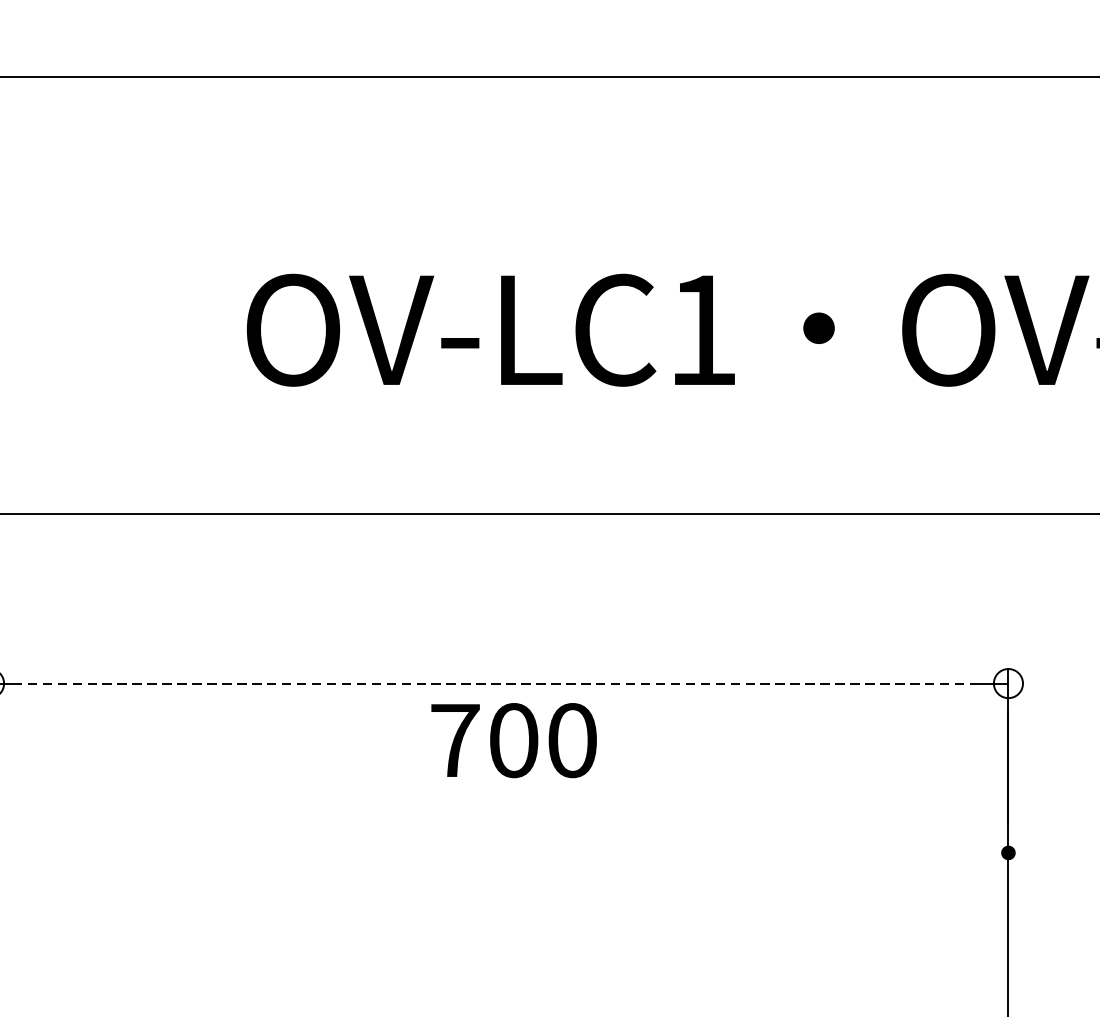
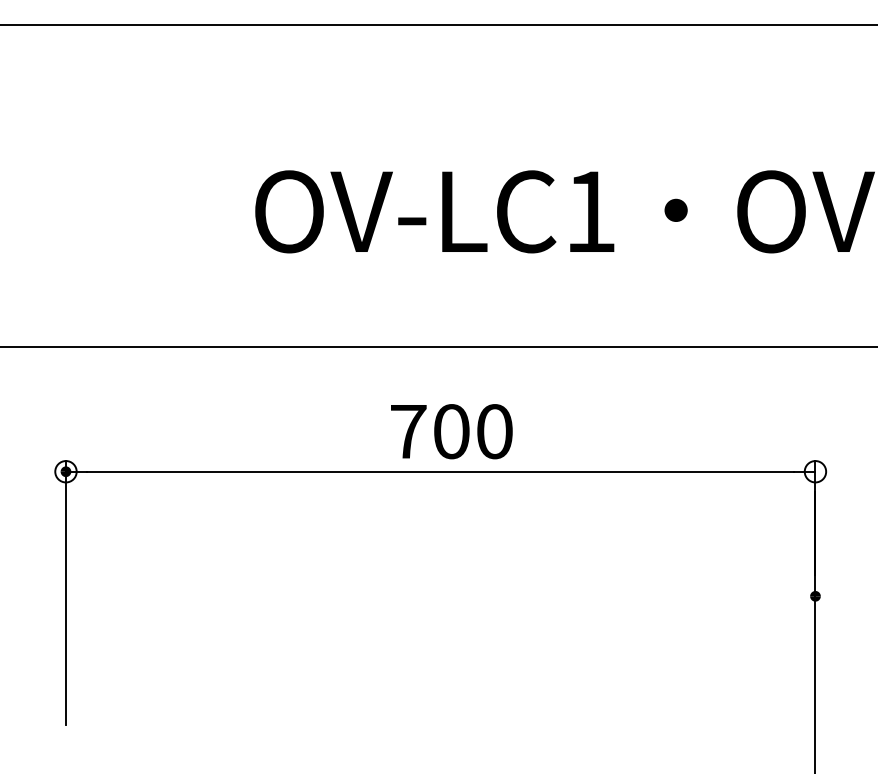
line: (498, 683) -> (440, 471), dashed -> solid
text: (513, 740) -> (451, 431), moved

